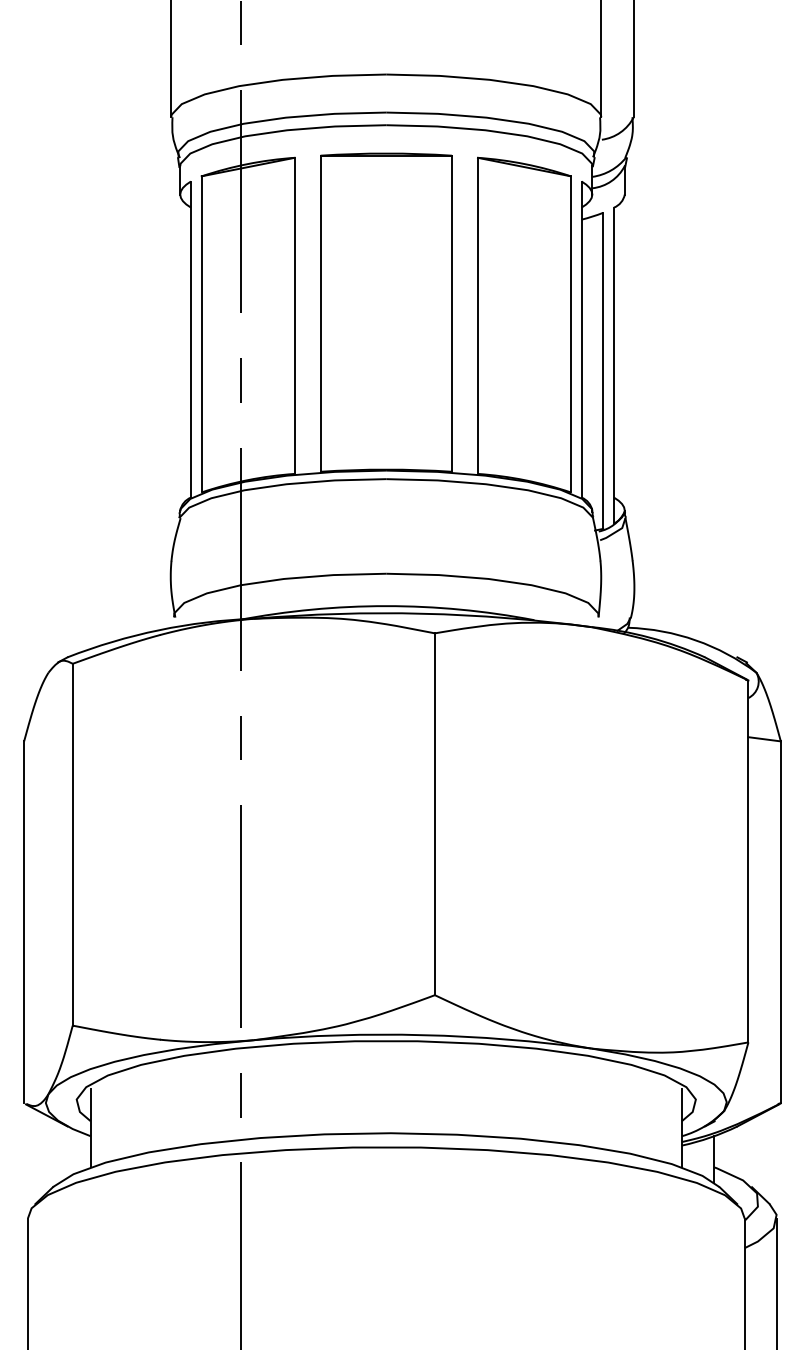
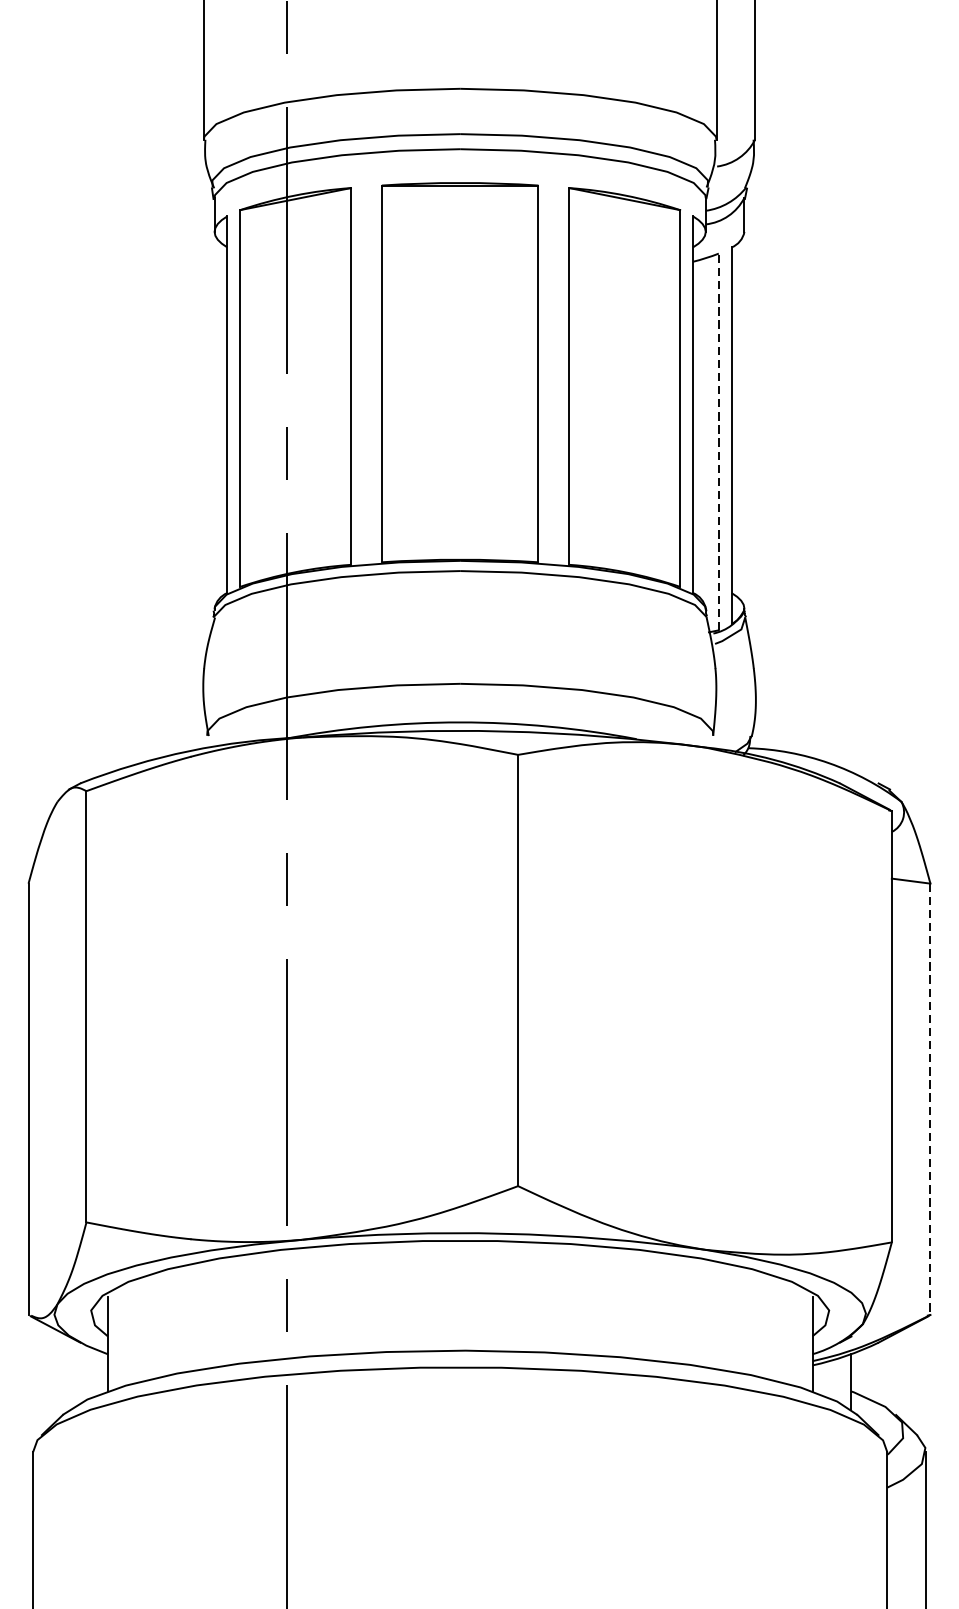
line: (603, 370) -> (719, 441), solid -> dashed
line: (780, 922) -> (930, 1099), solid -> dashed

